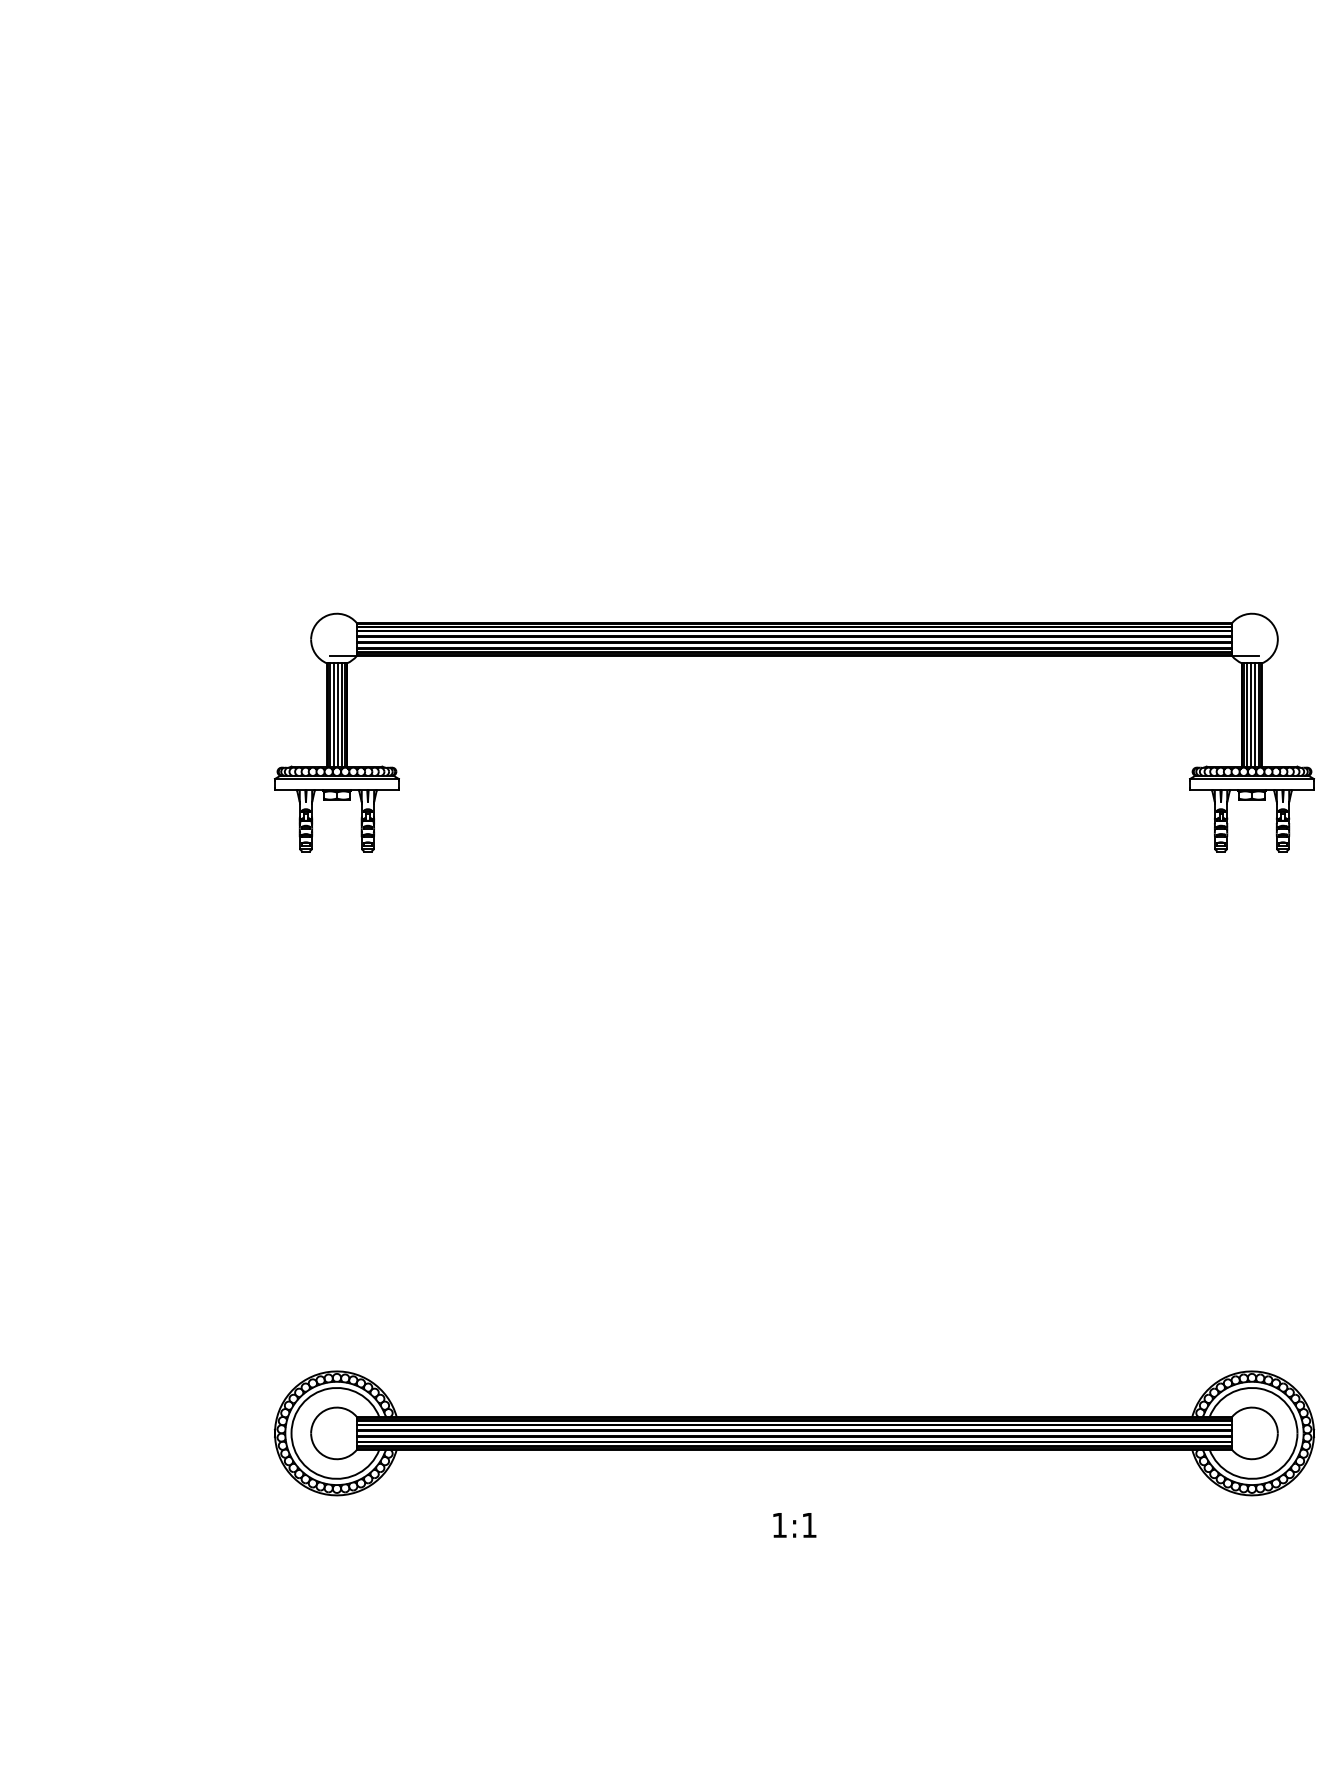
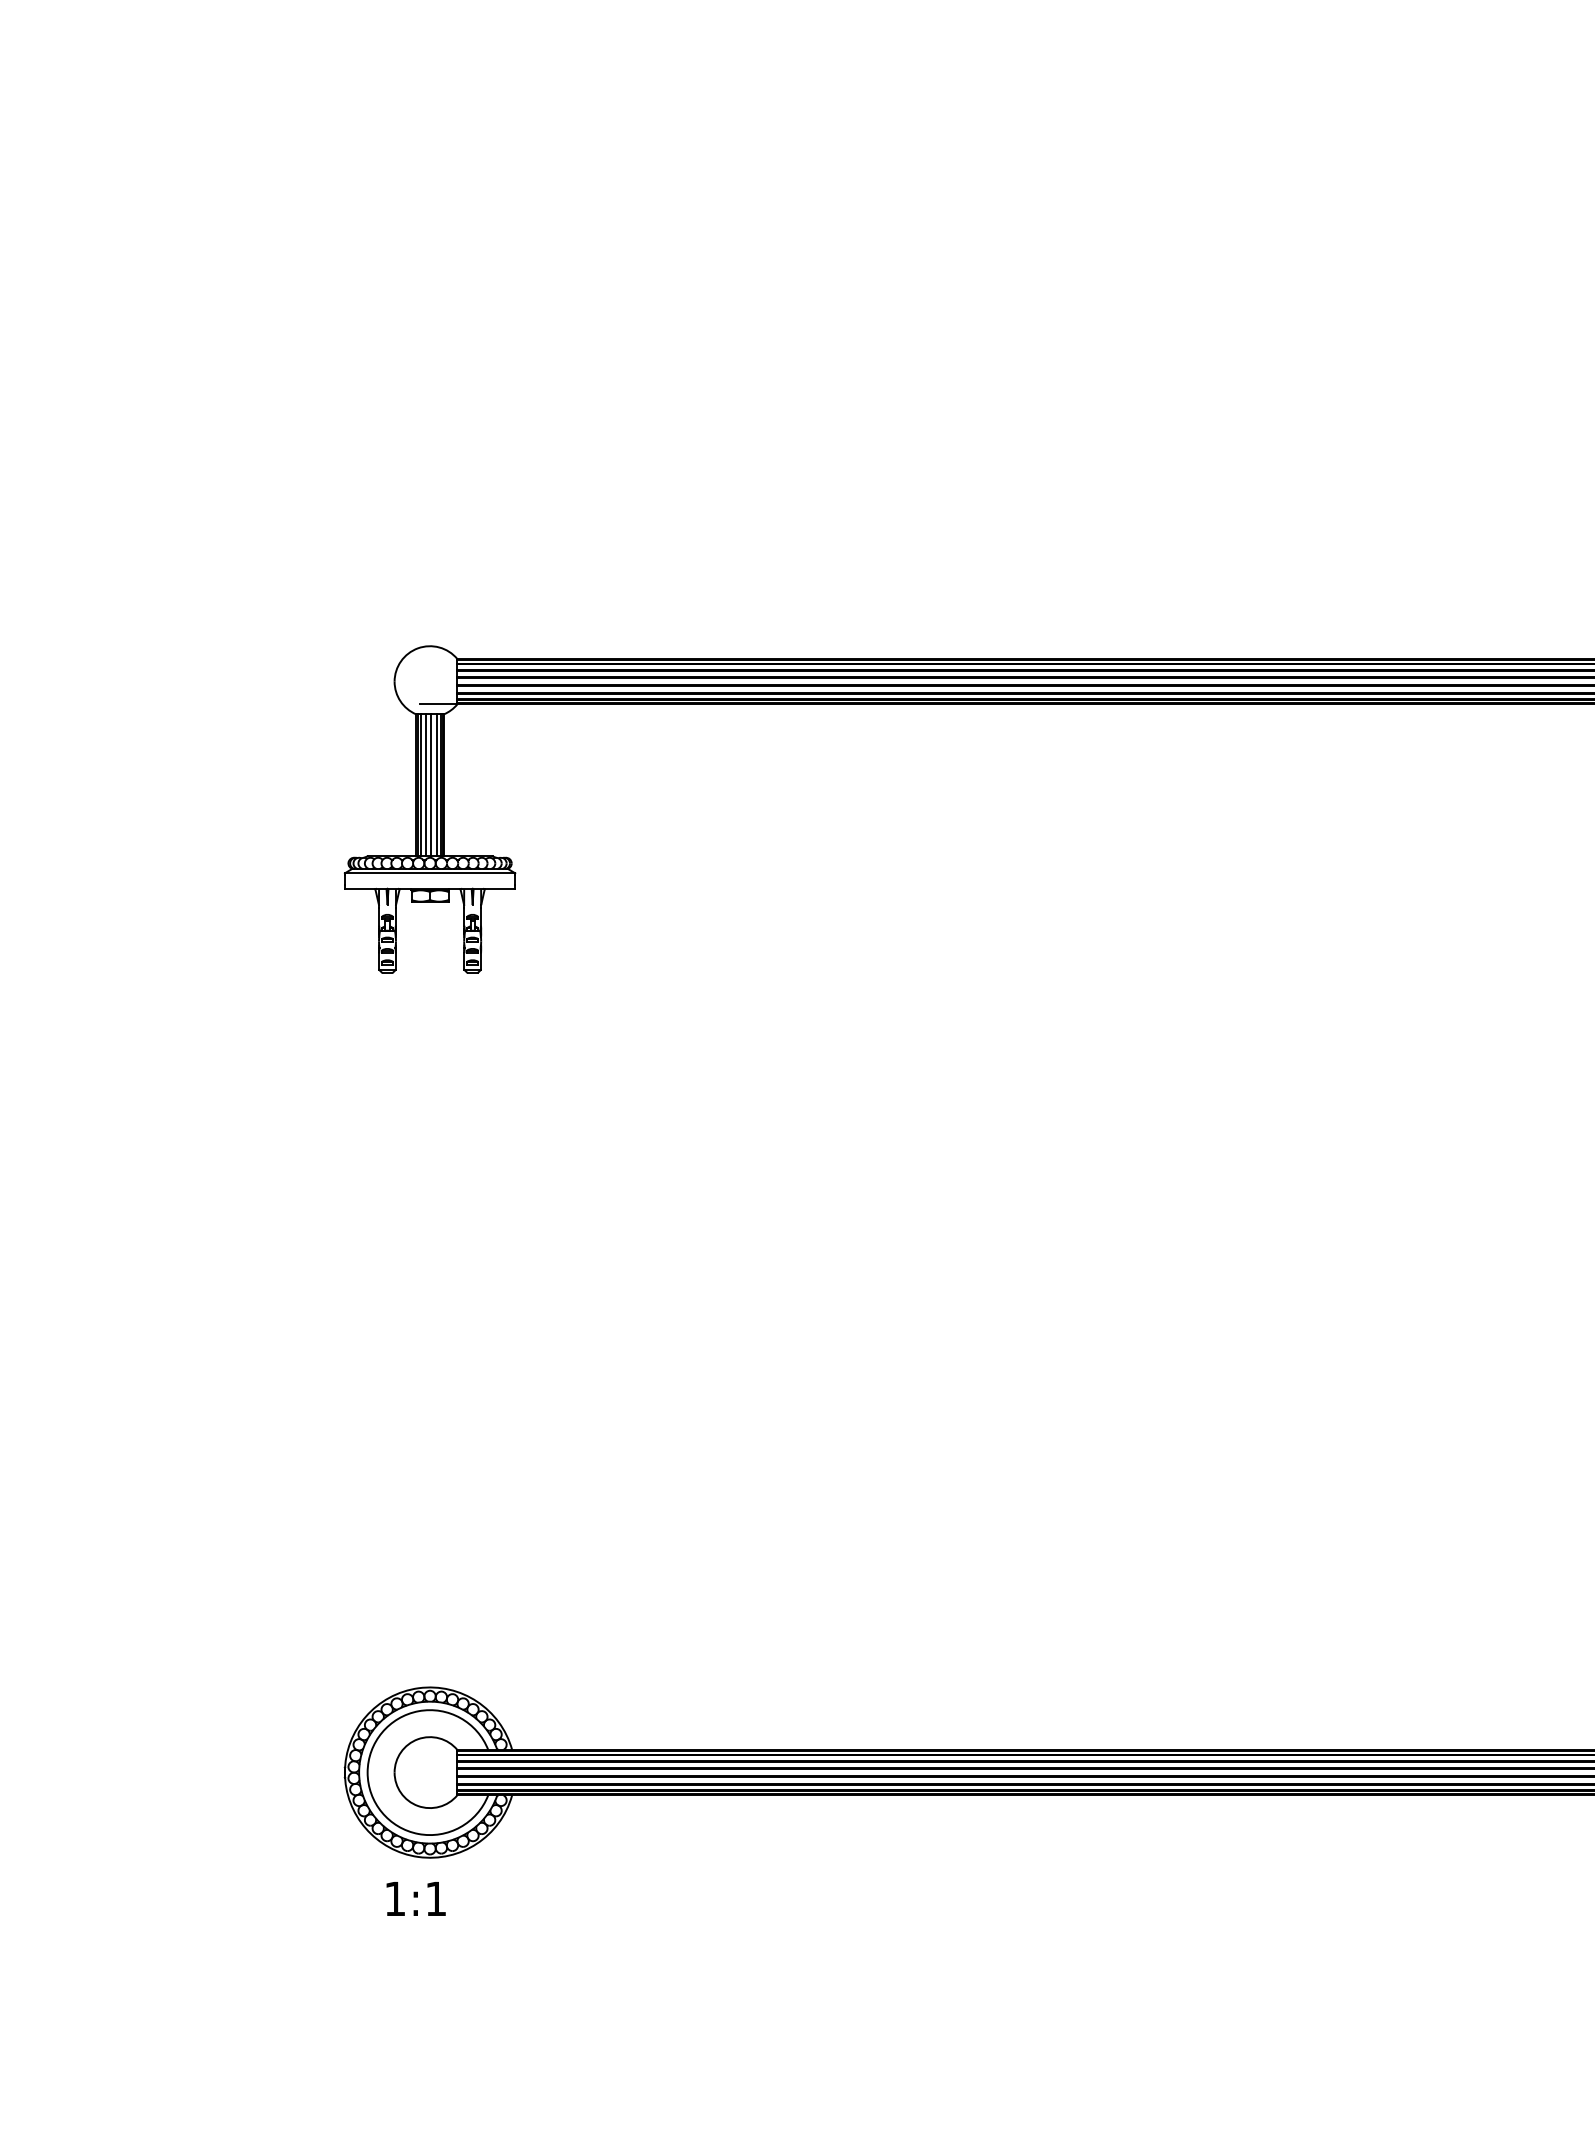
text: (794, 1525) -> (415, 1899), moved

